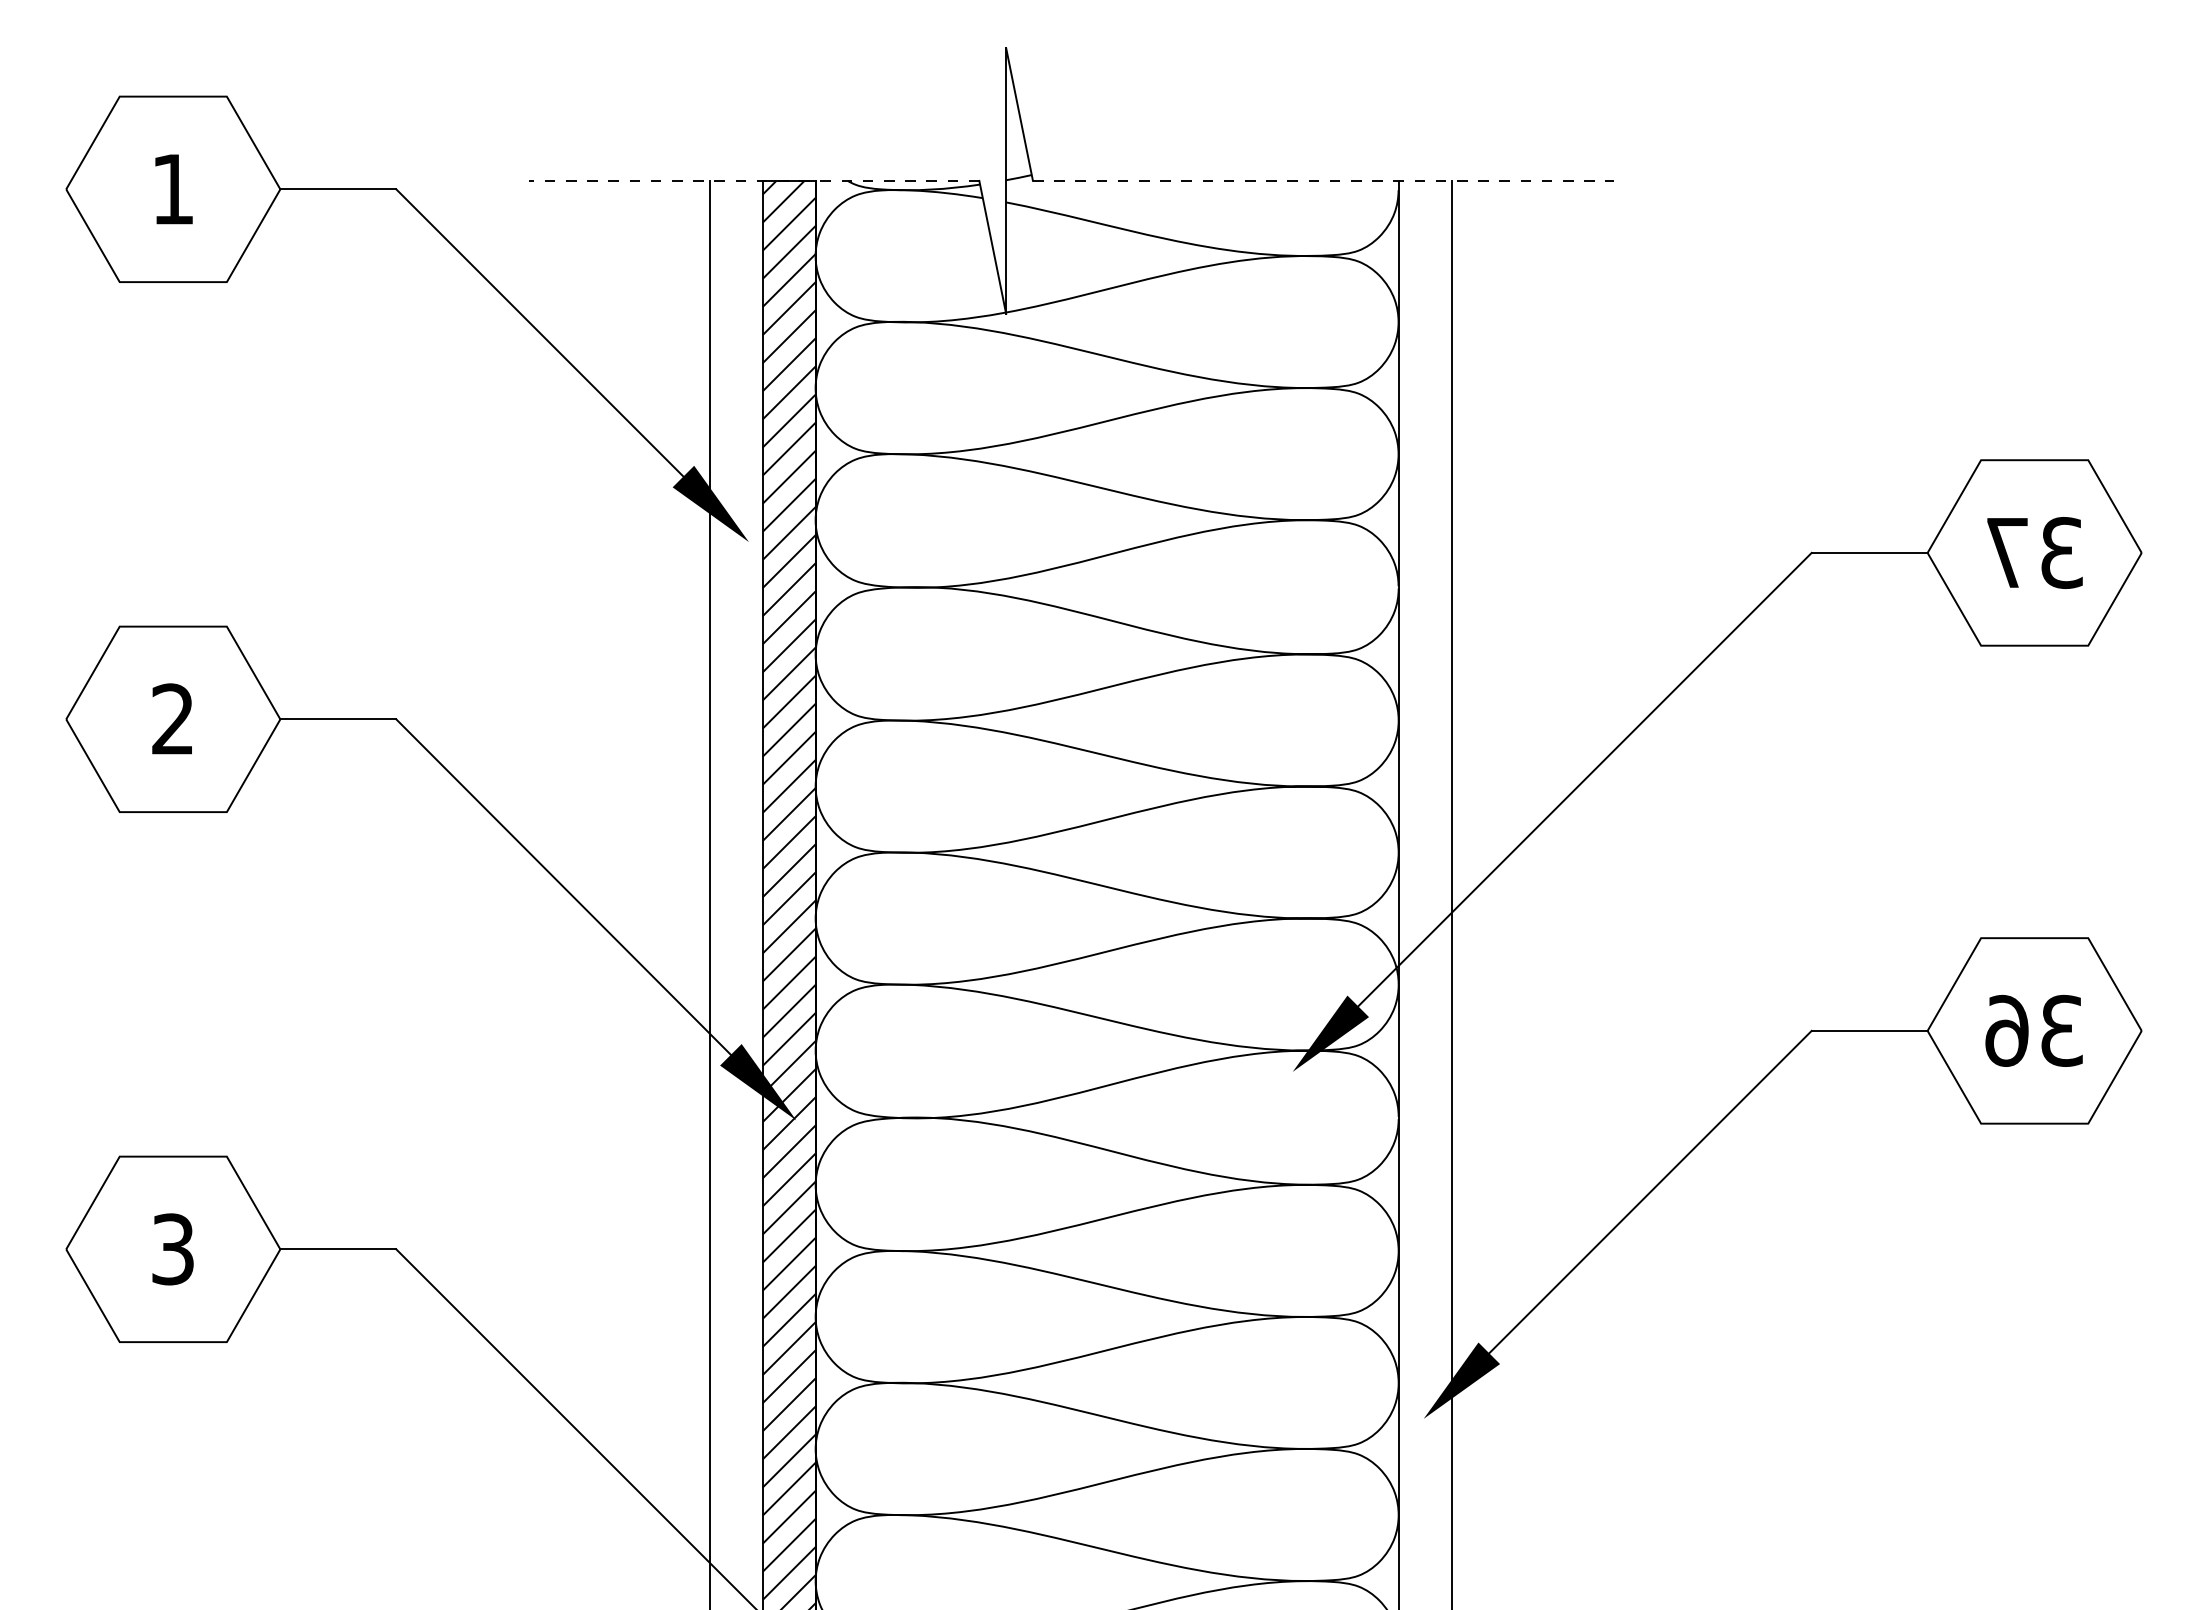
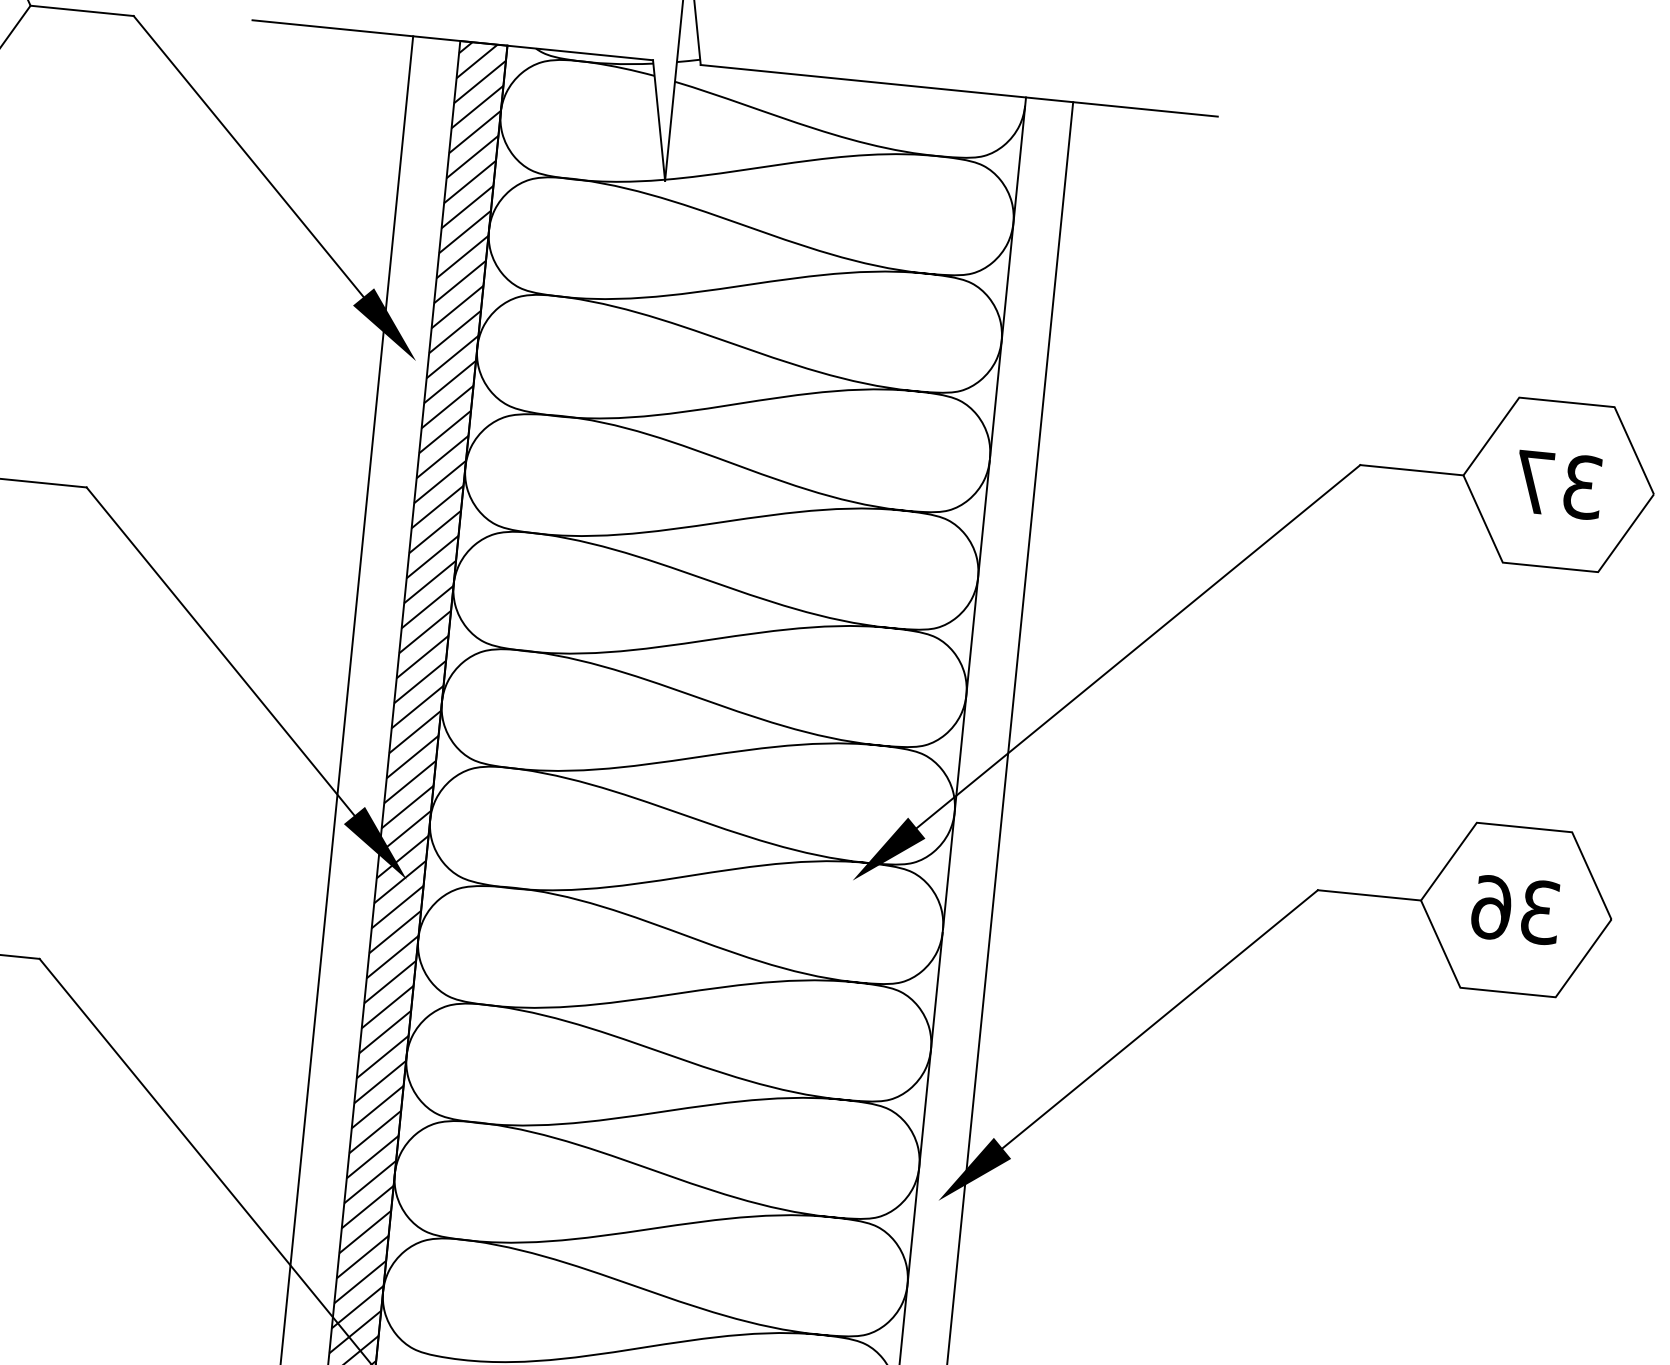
line: (753, 180) -> (452, 39), dashed -> solid
line: (1323, 180) -> (959, 90), dashed -> solid

